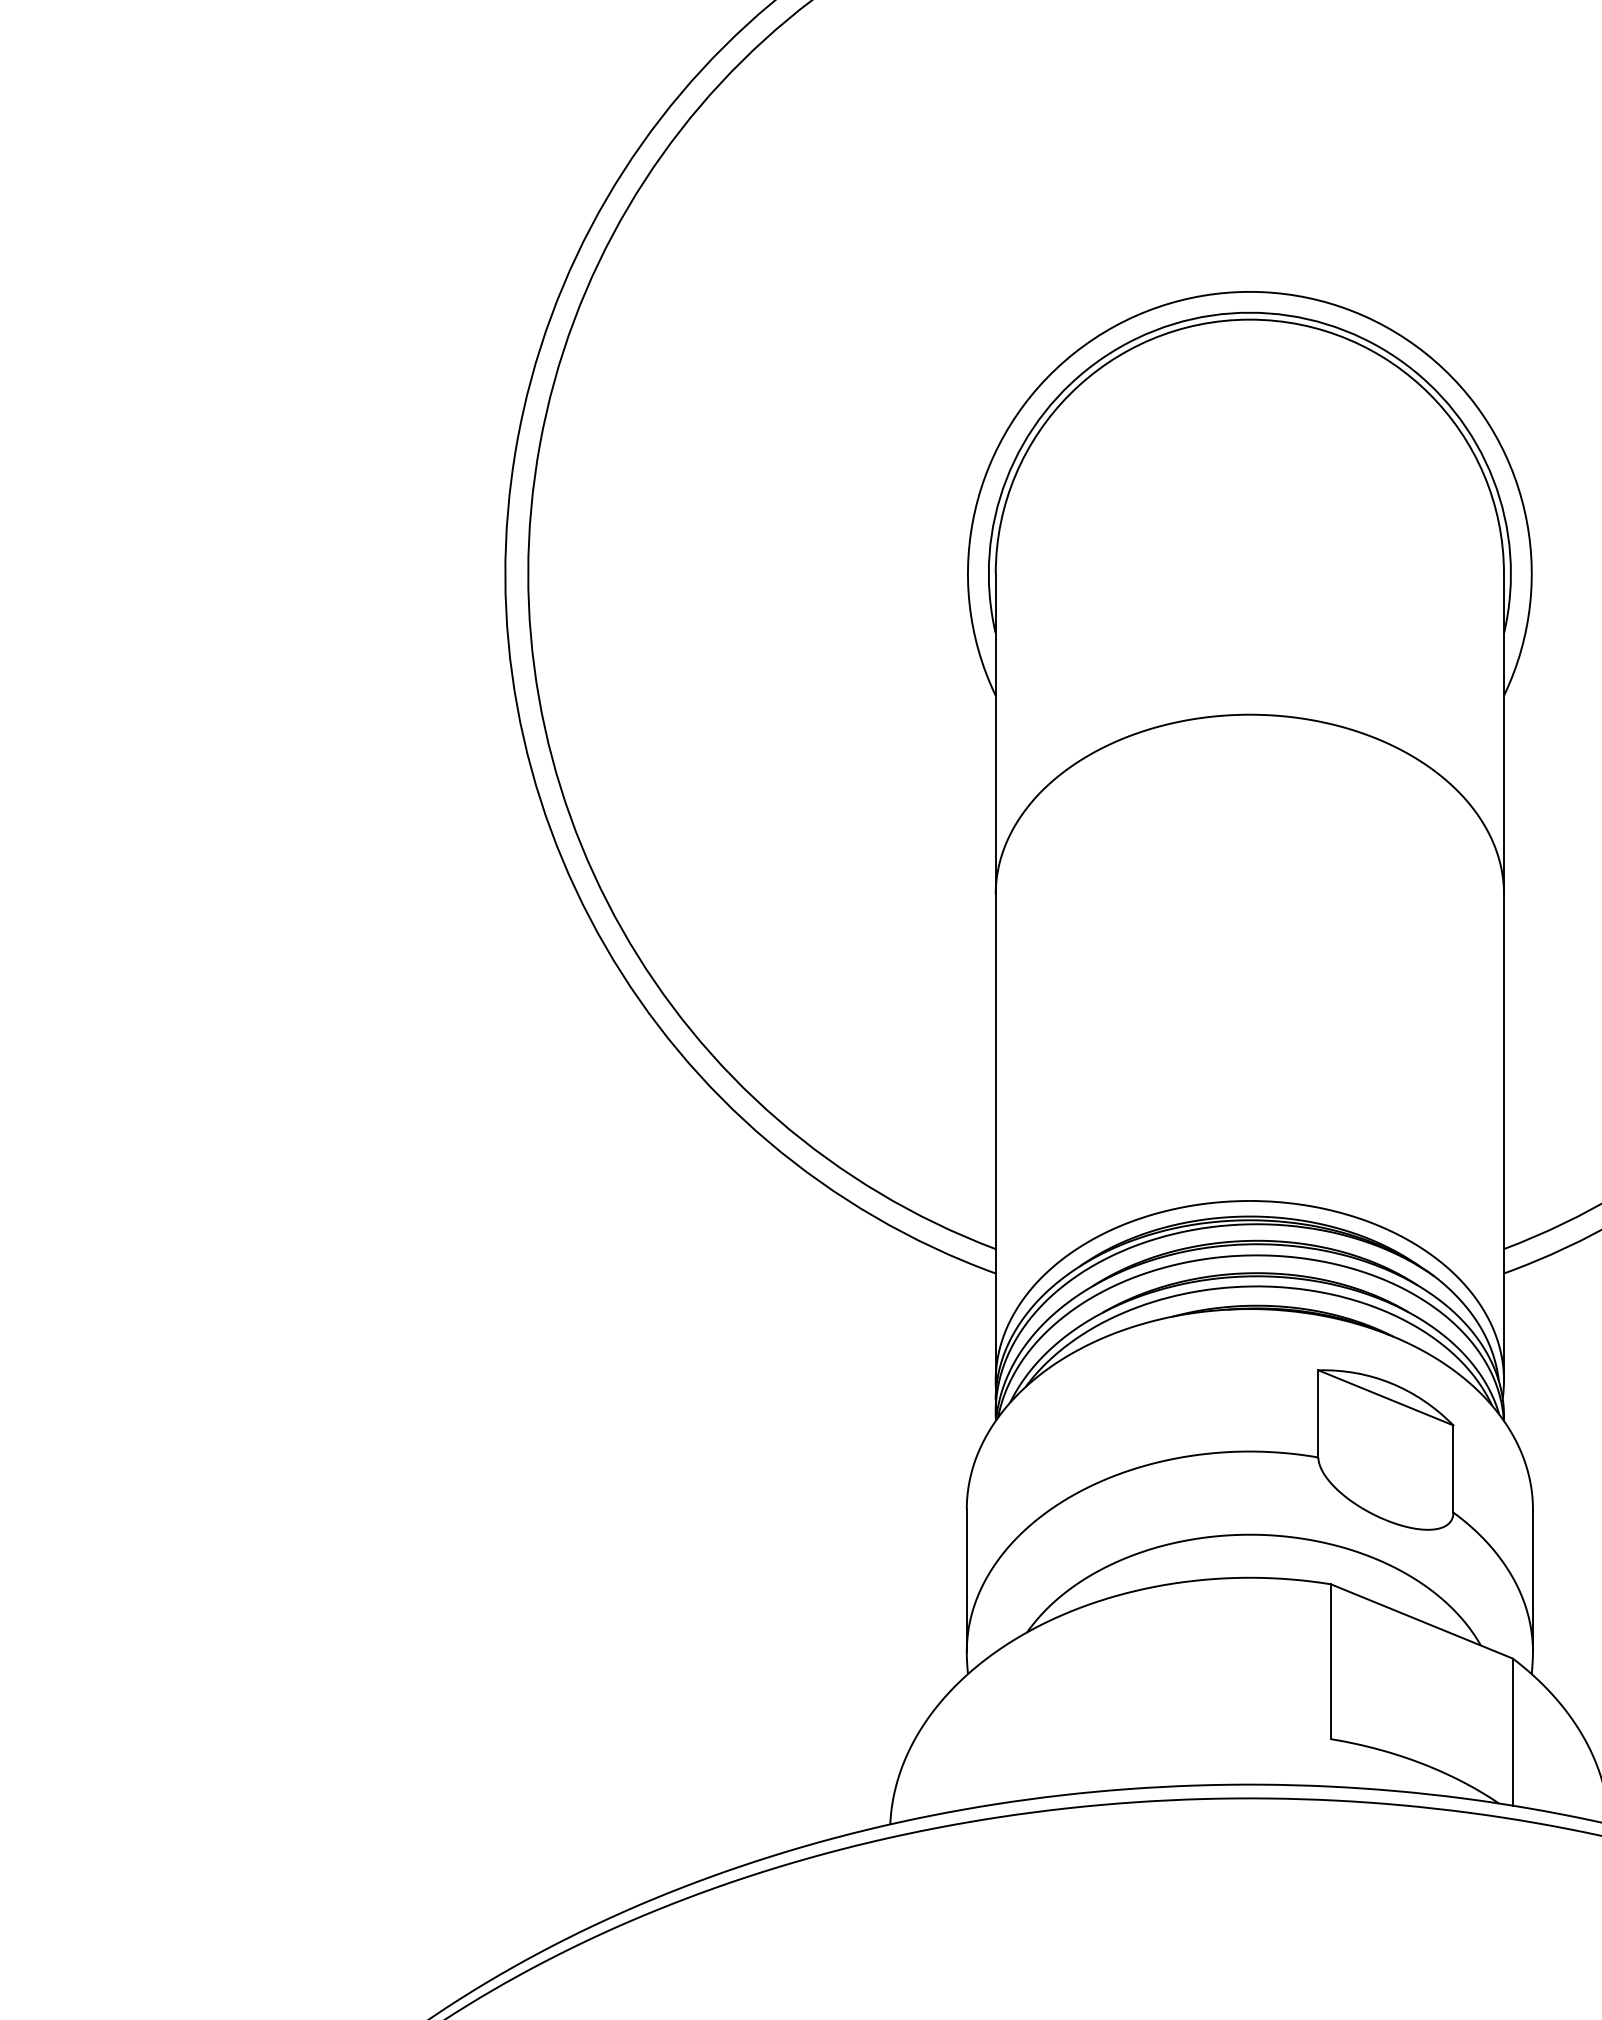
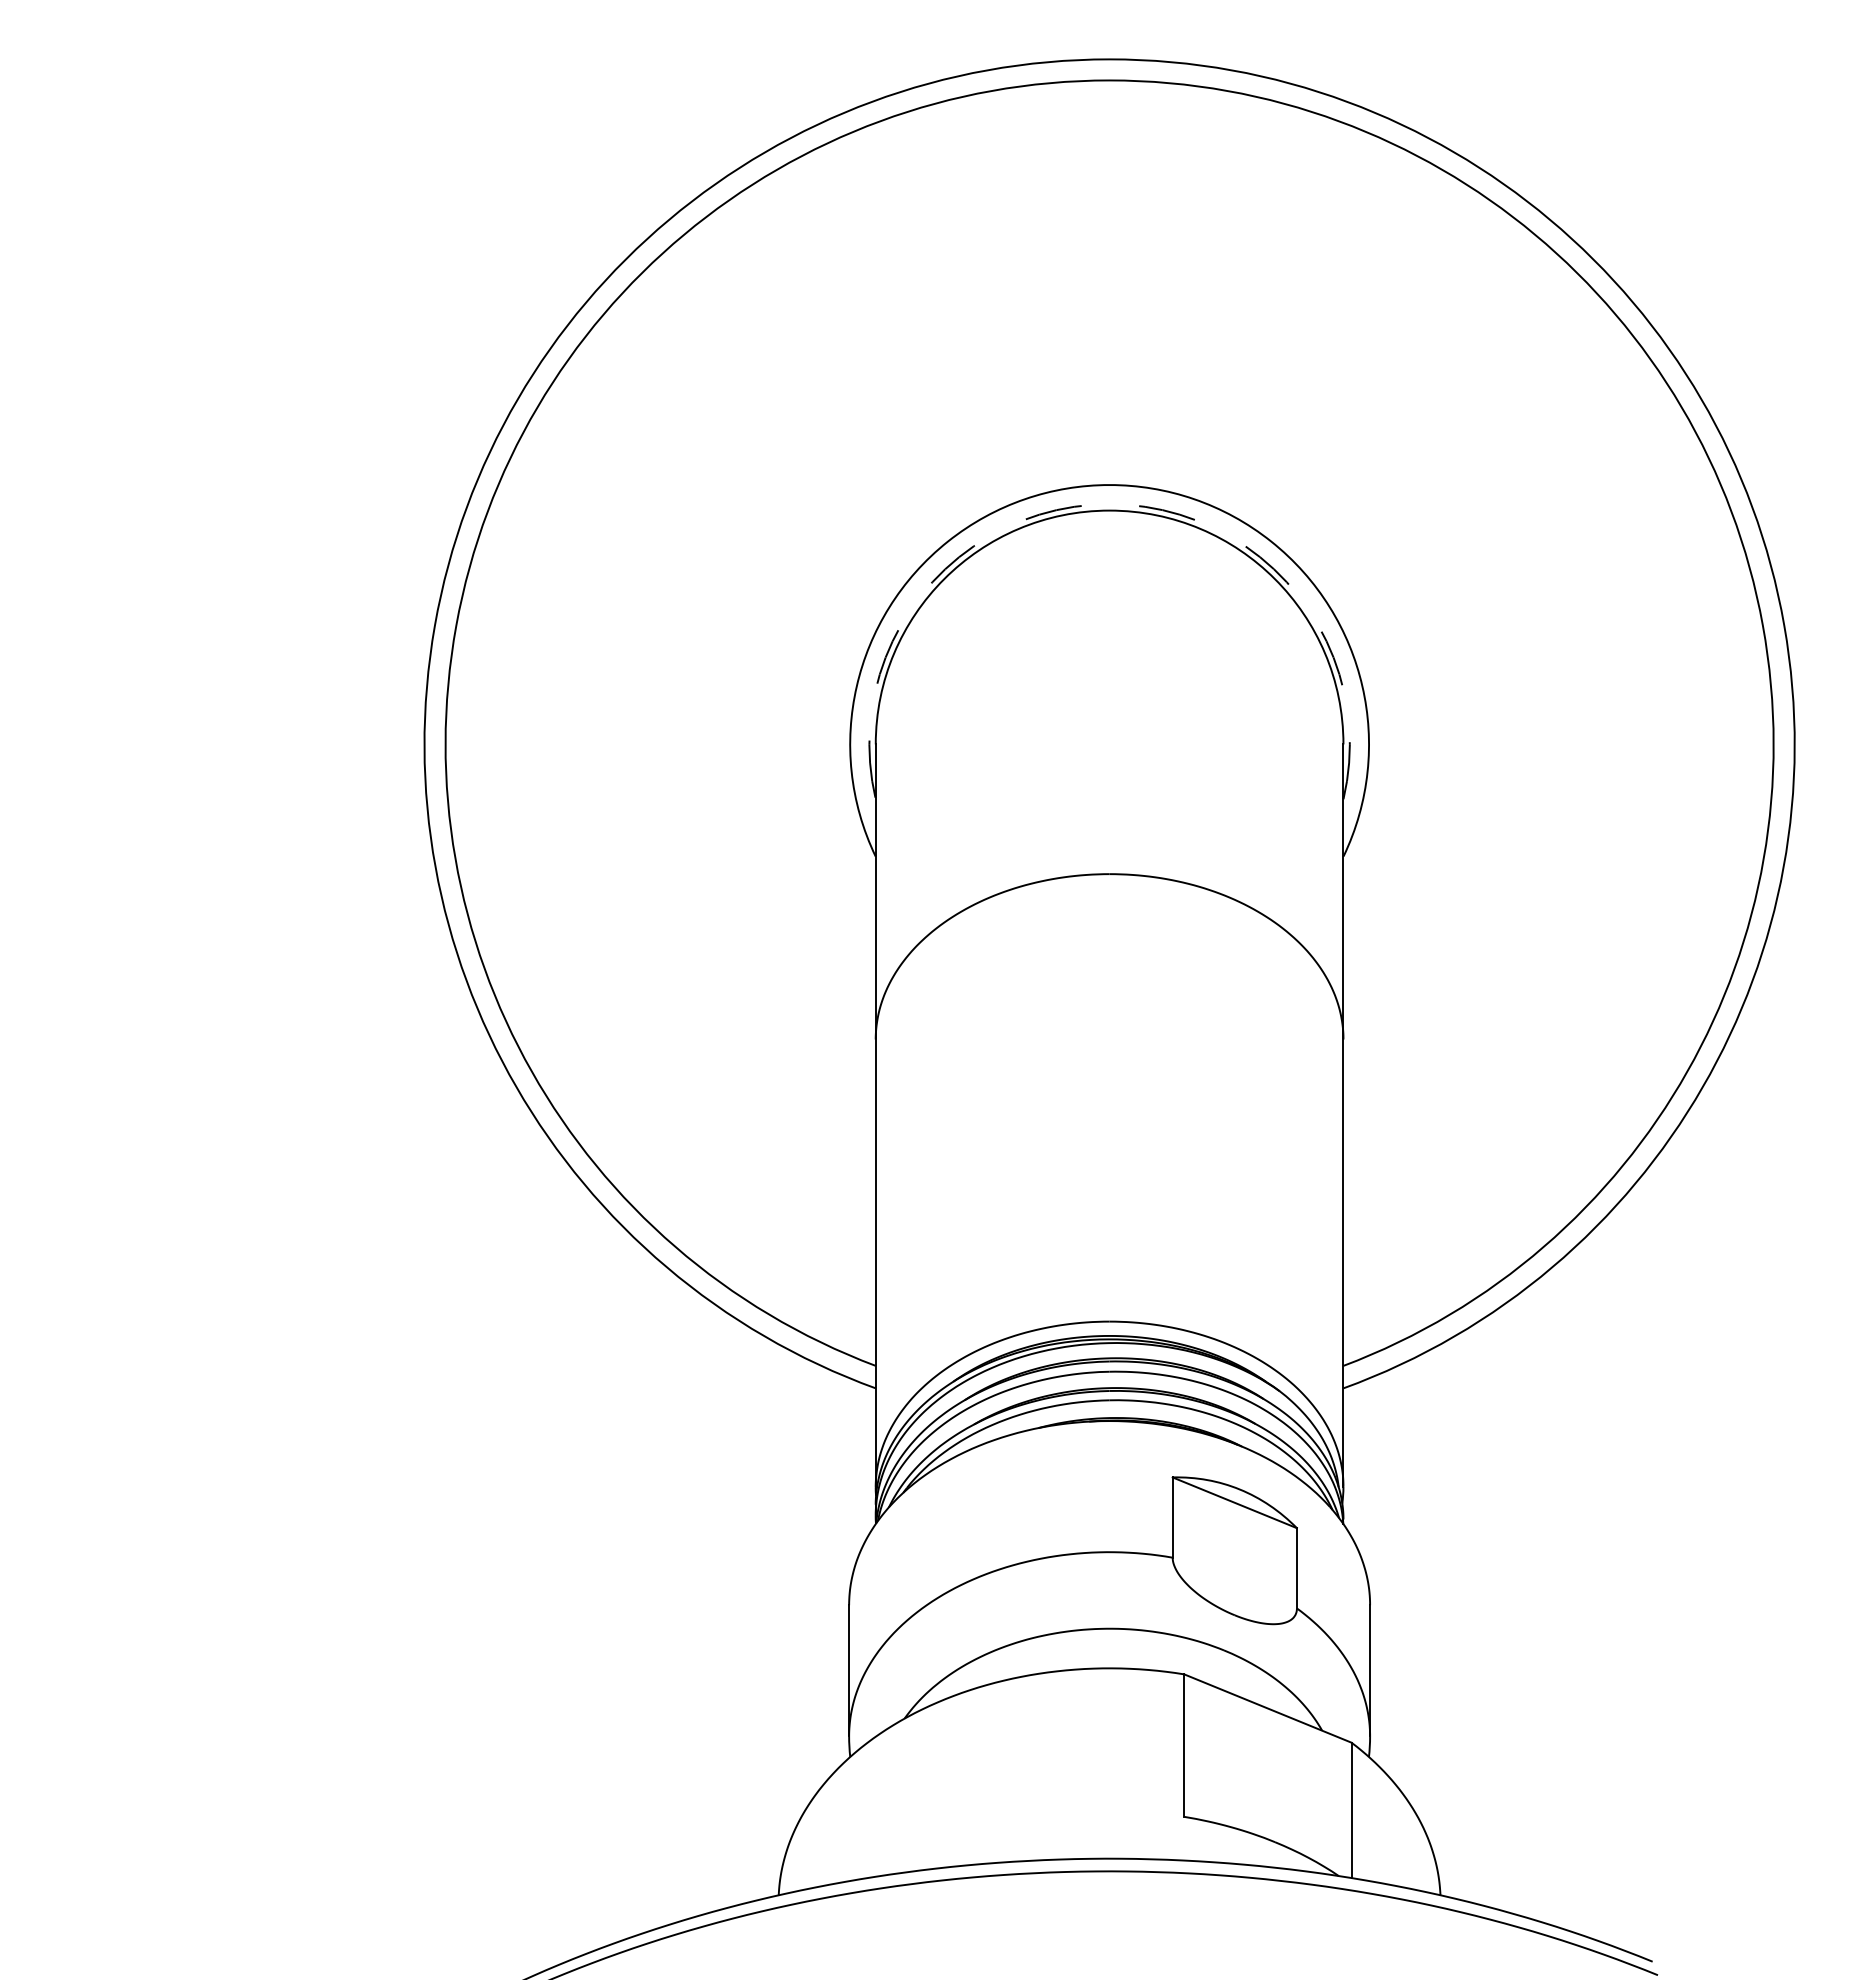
arc: (1249, 313) -> (1109, 504), solid -> dashed

